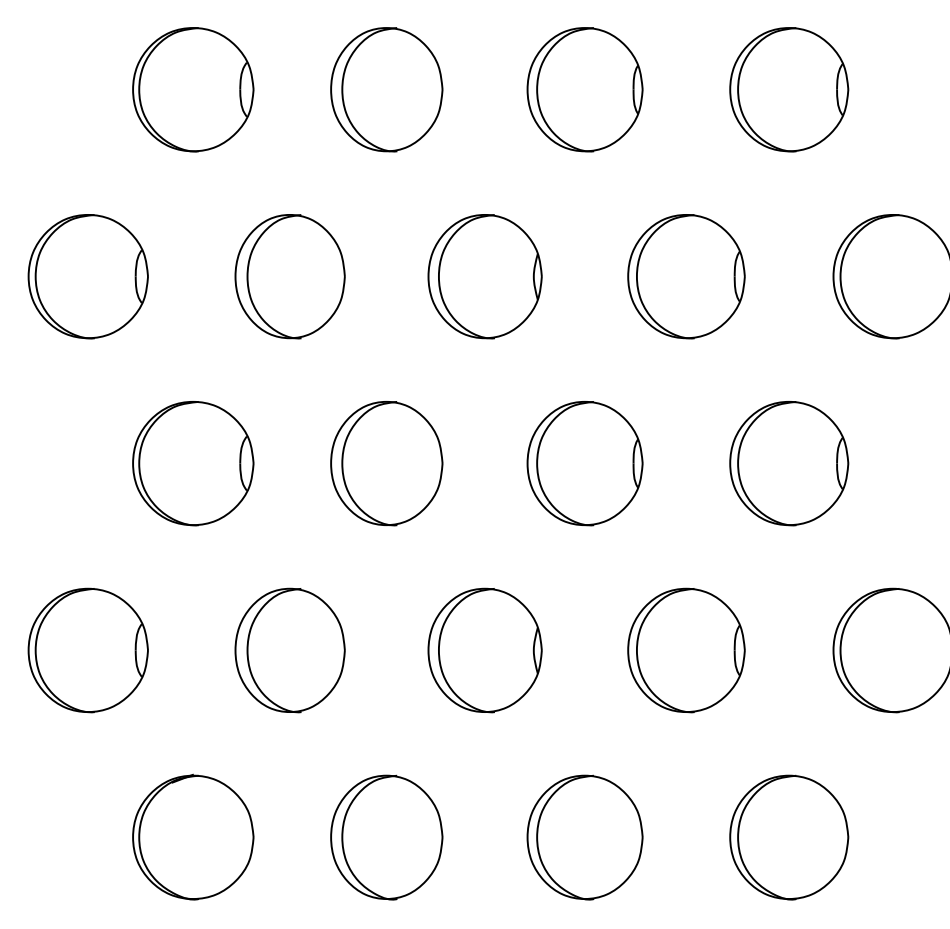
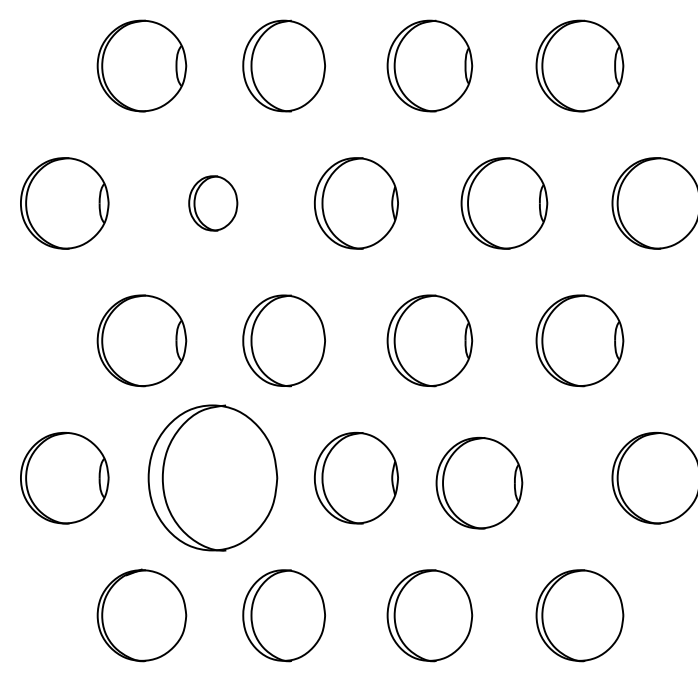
part: (290, 276) -> (213, 203), size x0.6
part: (686, 649) -> (479, 482), moved
part: (290, 650) -> (213, 478), size x1.6

